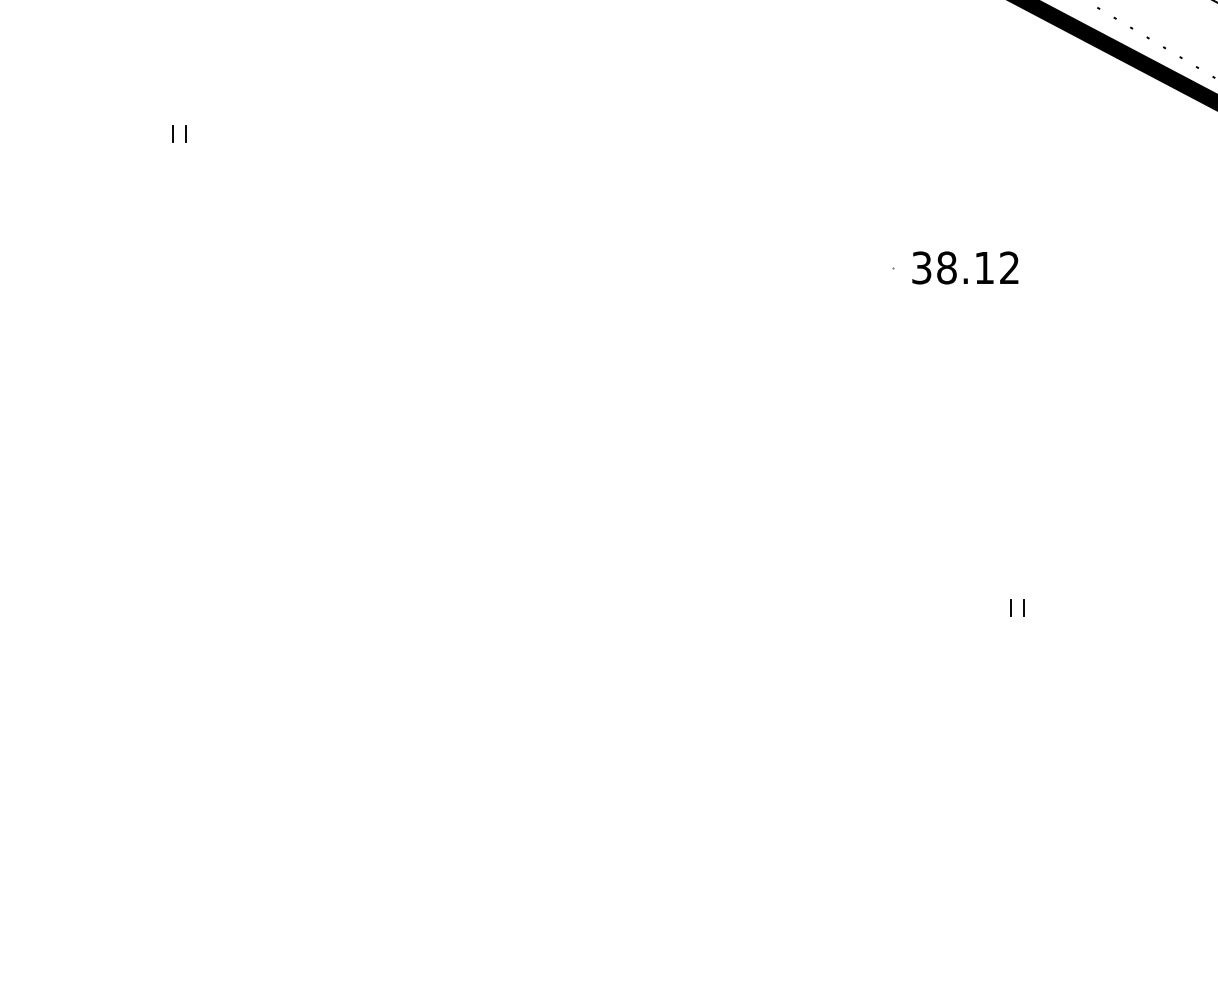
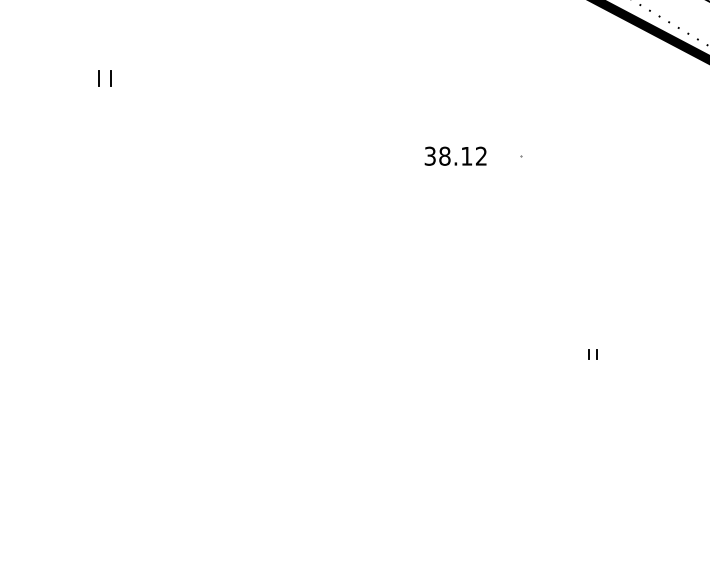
part: (179, 132) -> (104, 77), size x1.6
text: (965, 266) -> (455, 155), moved

